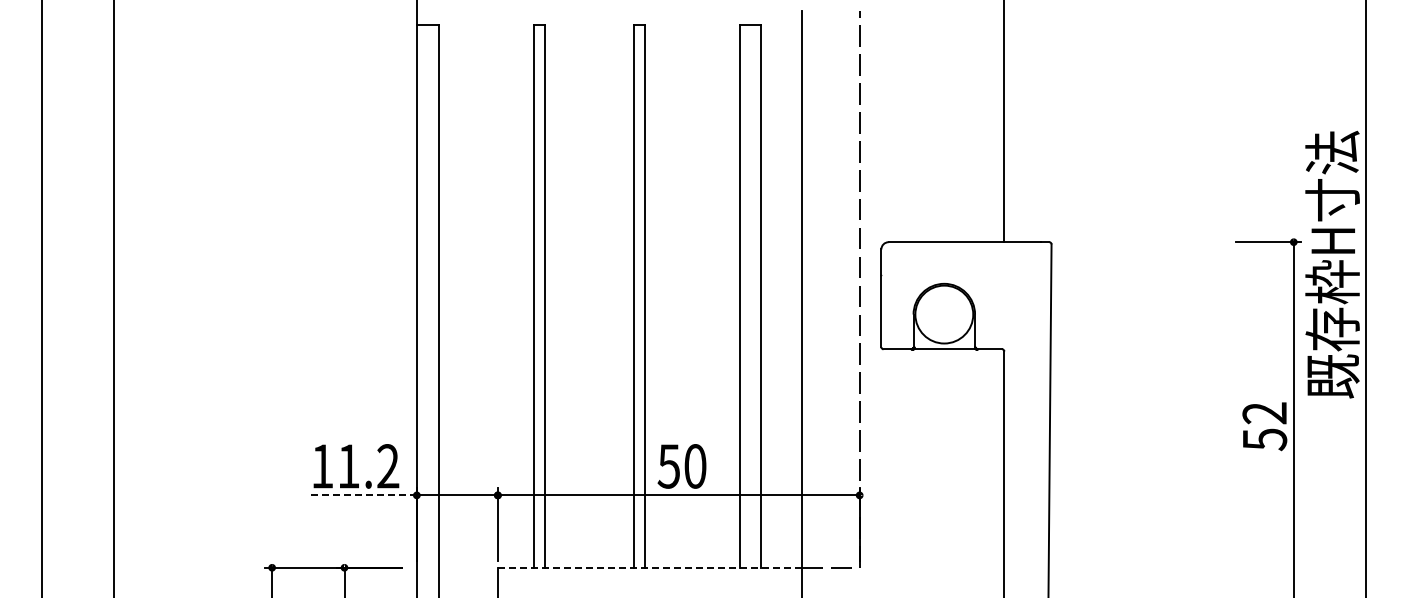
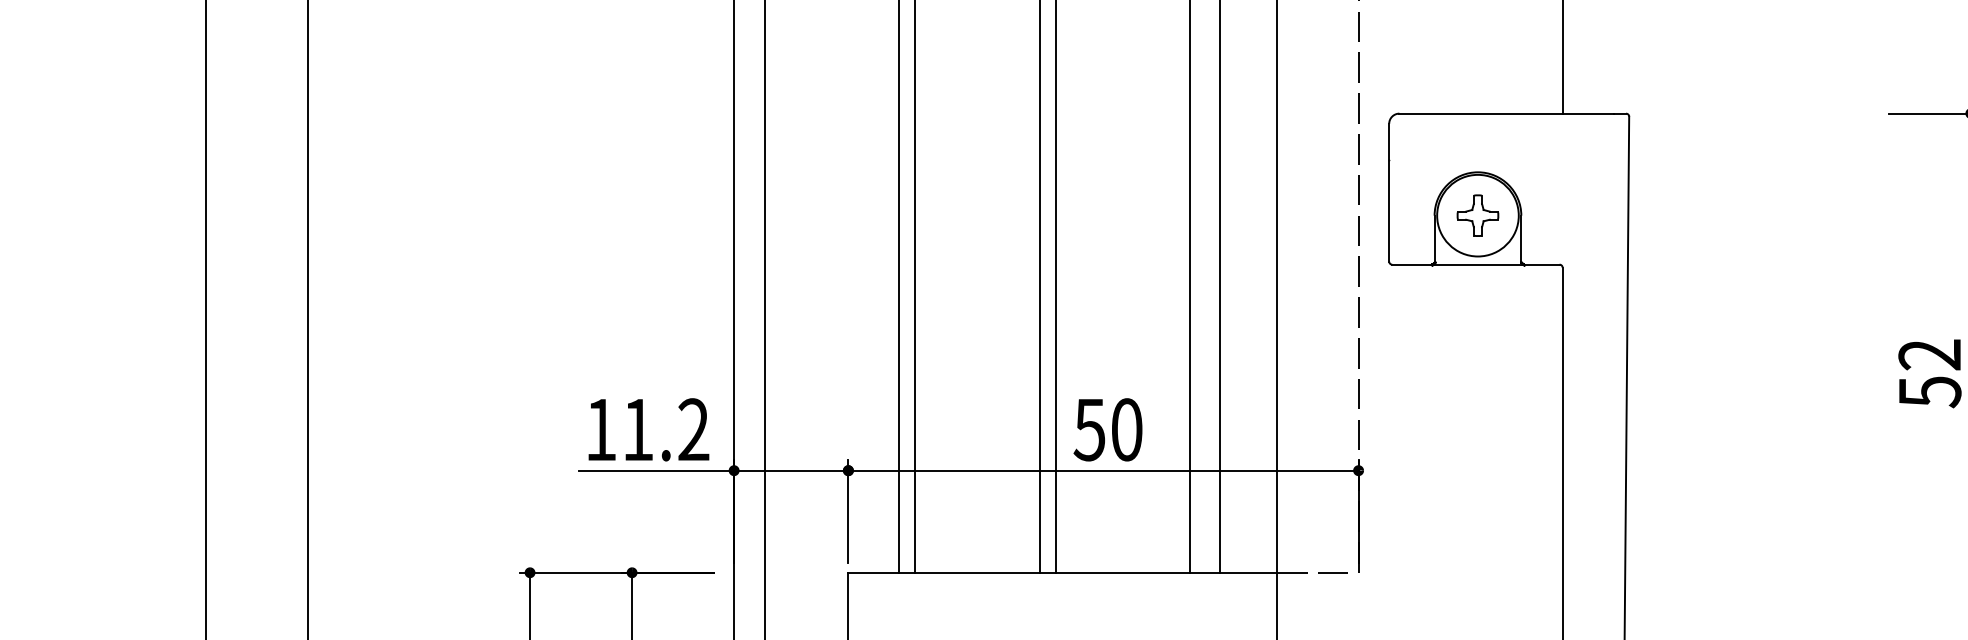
part: (944, 314) -> (1478, 215), added
line: (361, 495) -> (656, 470), dashed -> solid
line: (649, 567) -> (1062, 572), dashed -> solid

